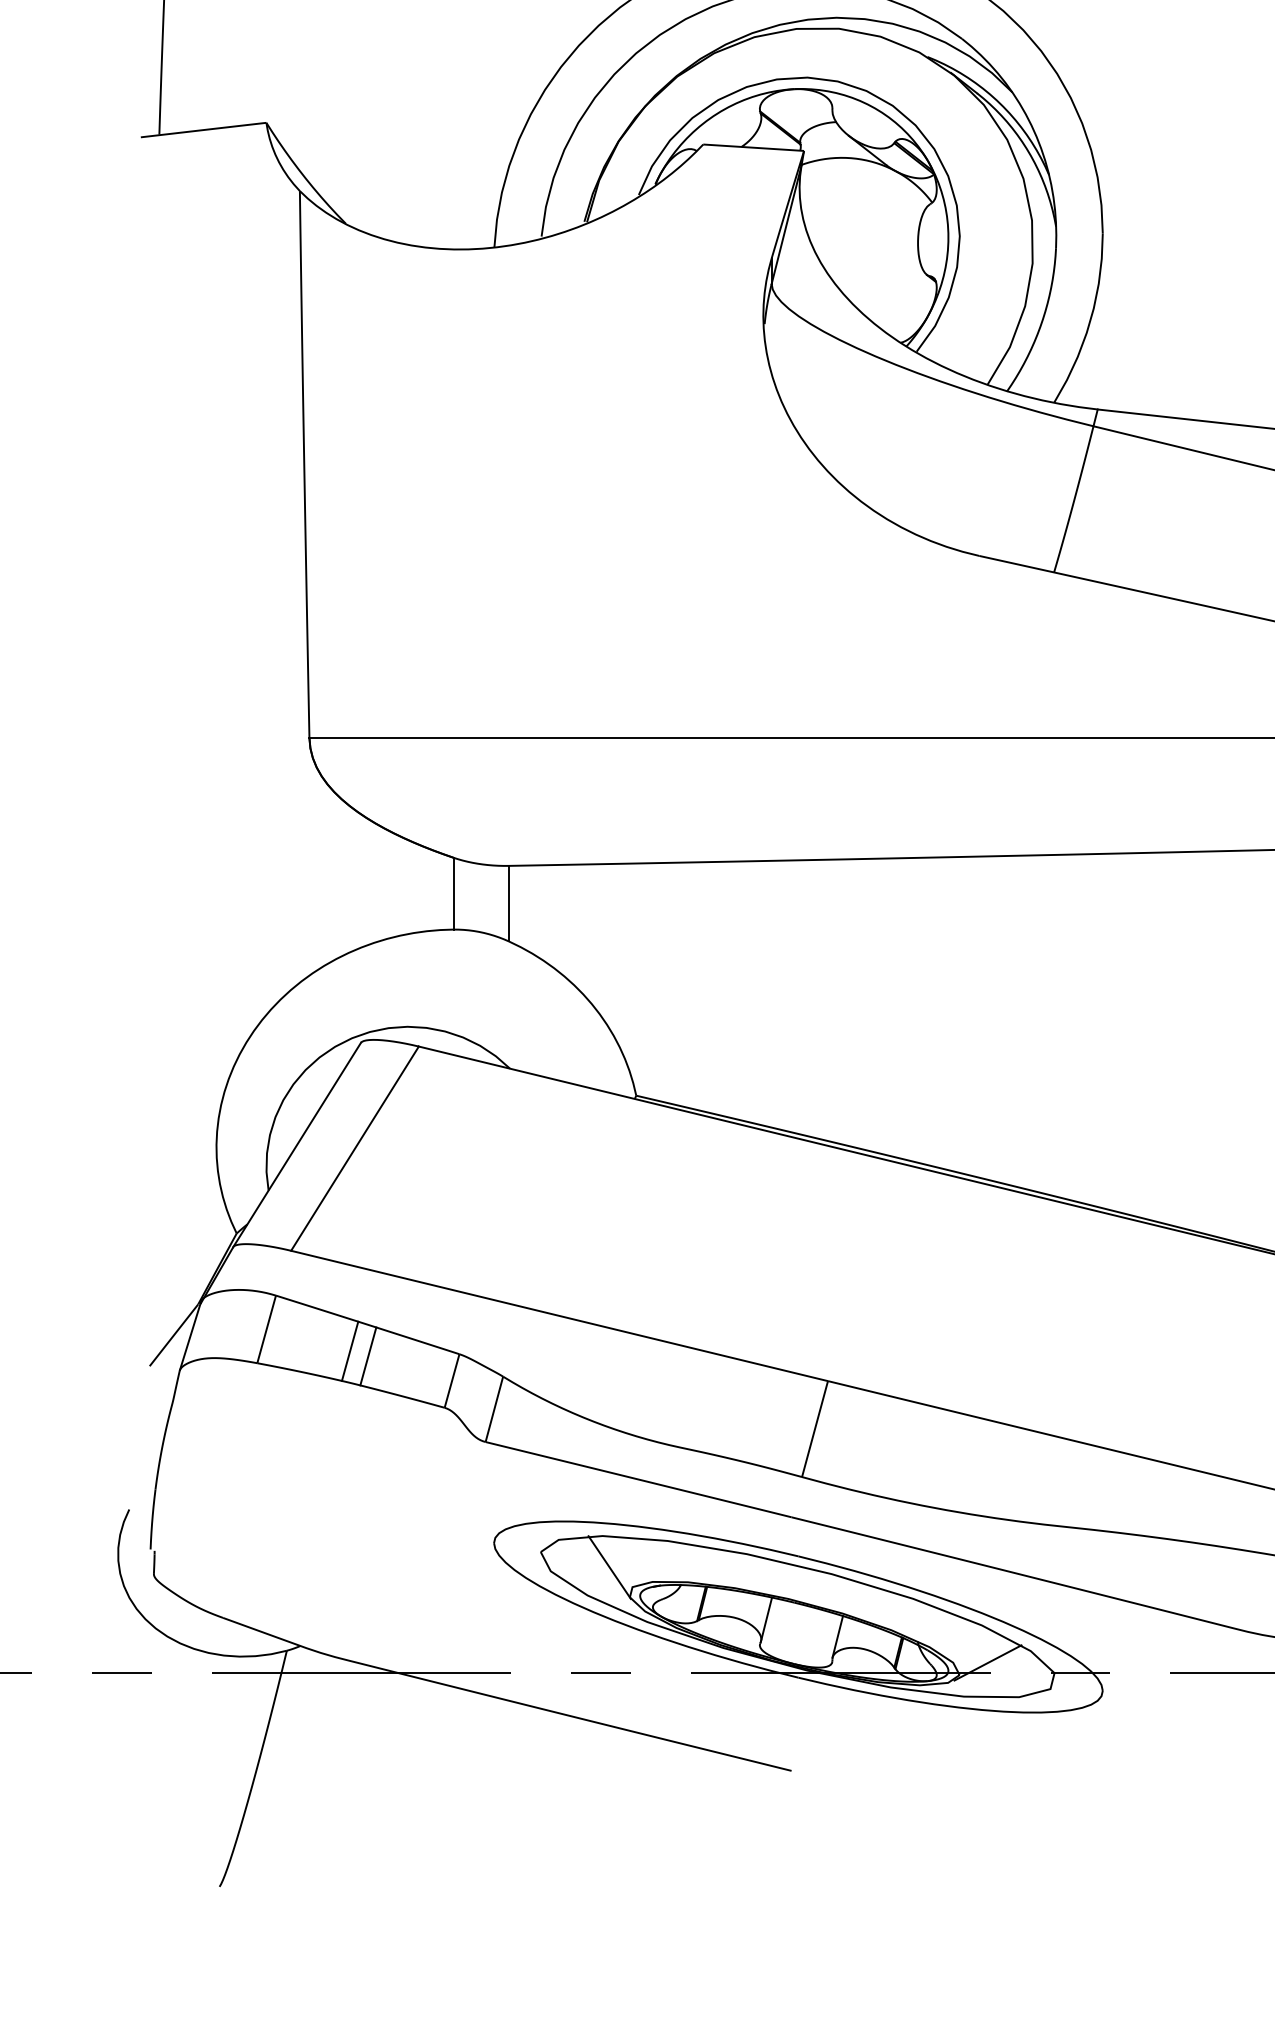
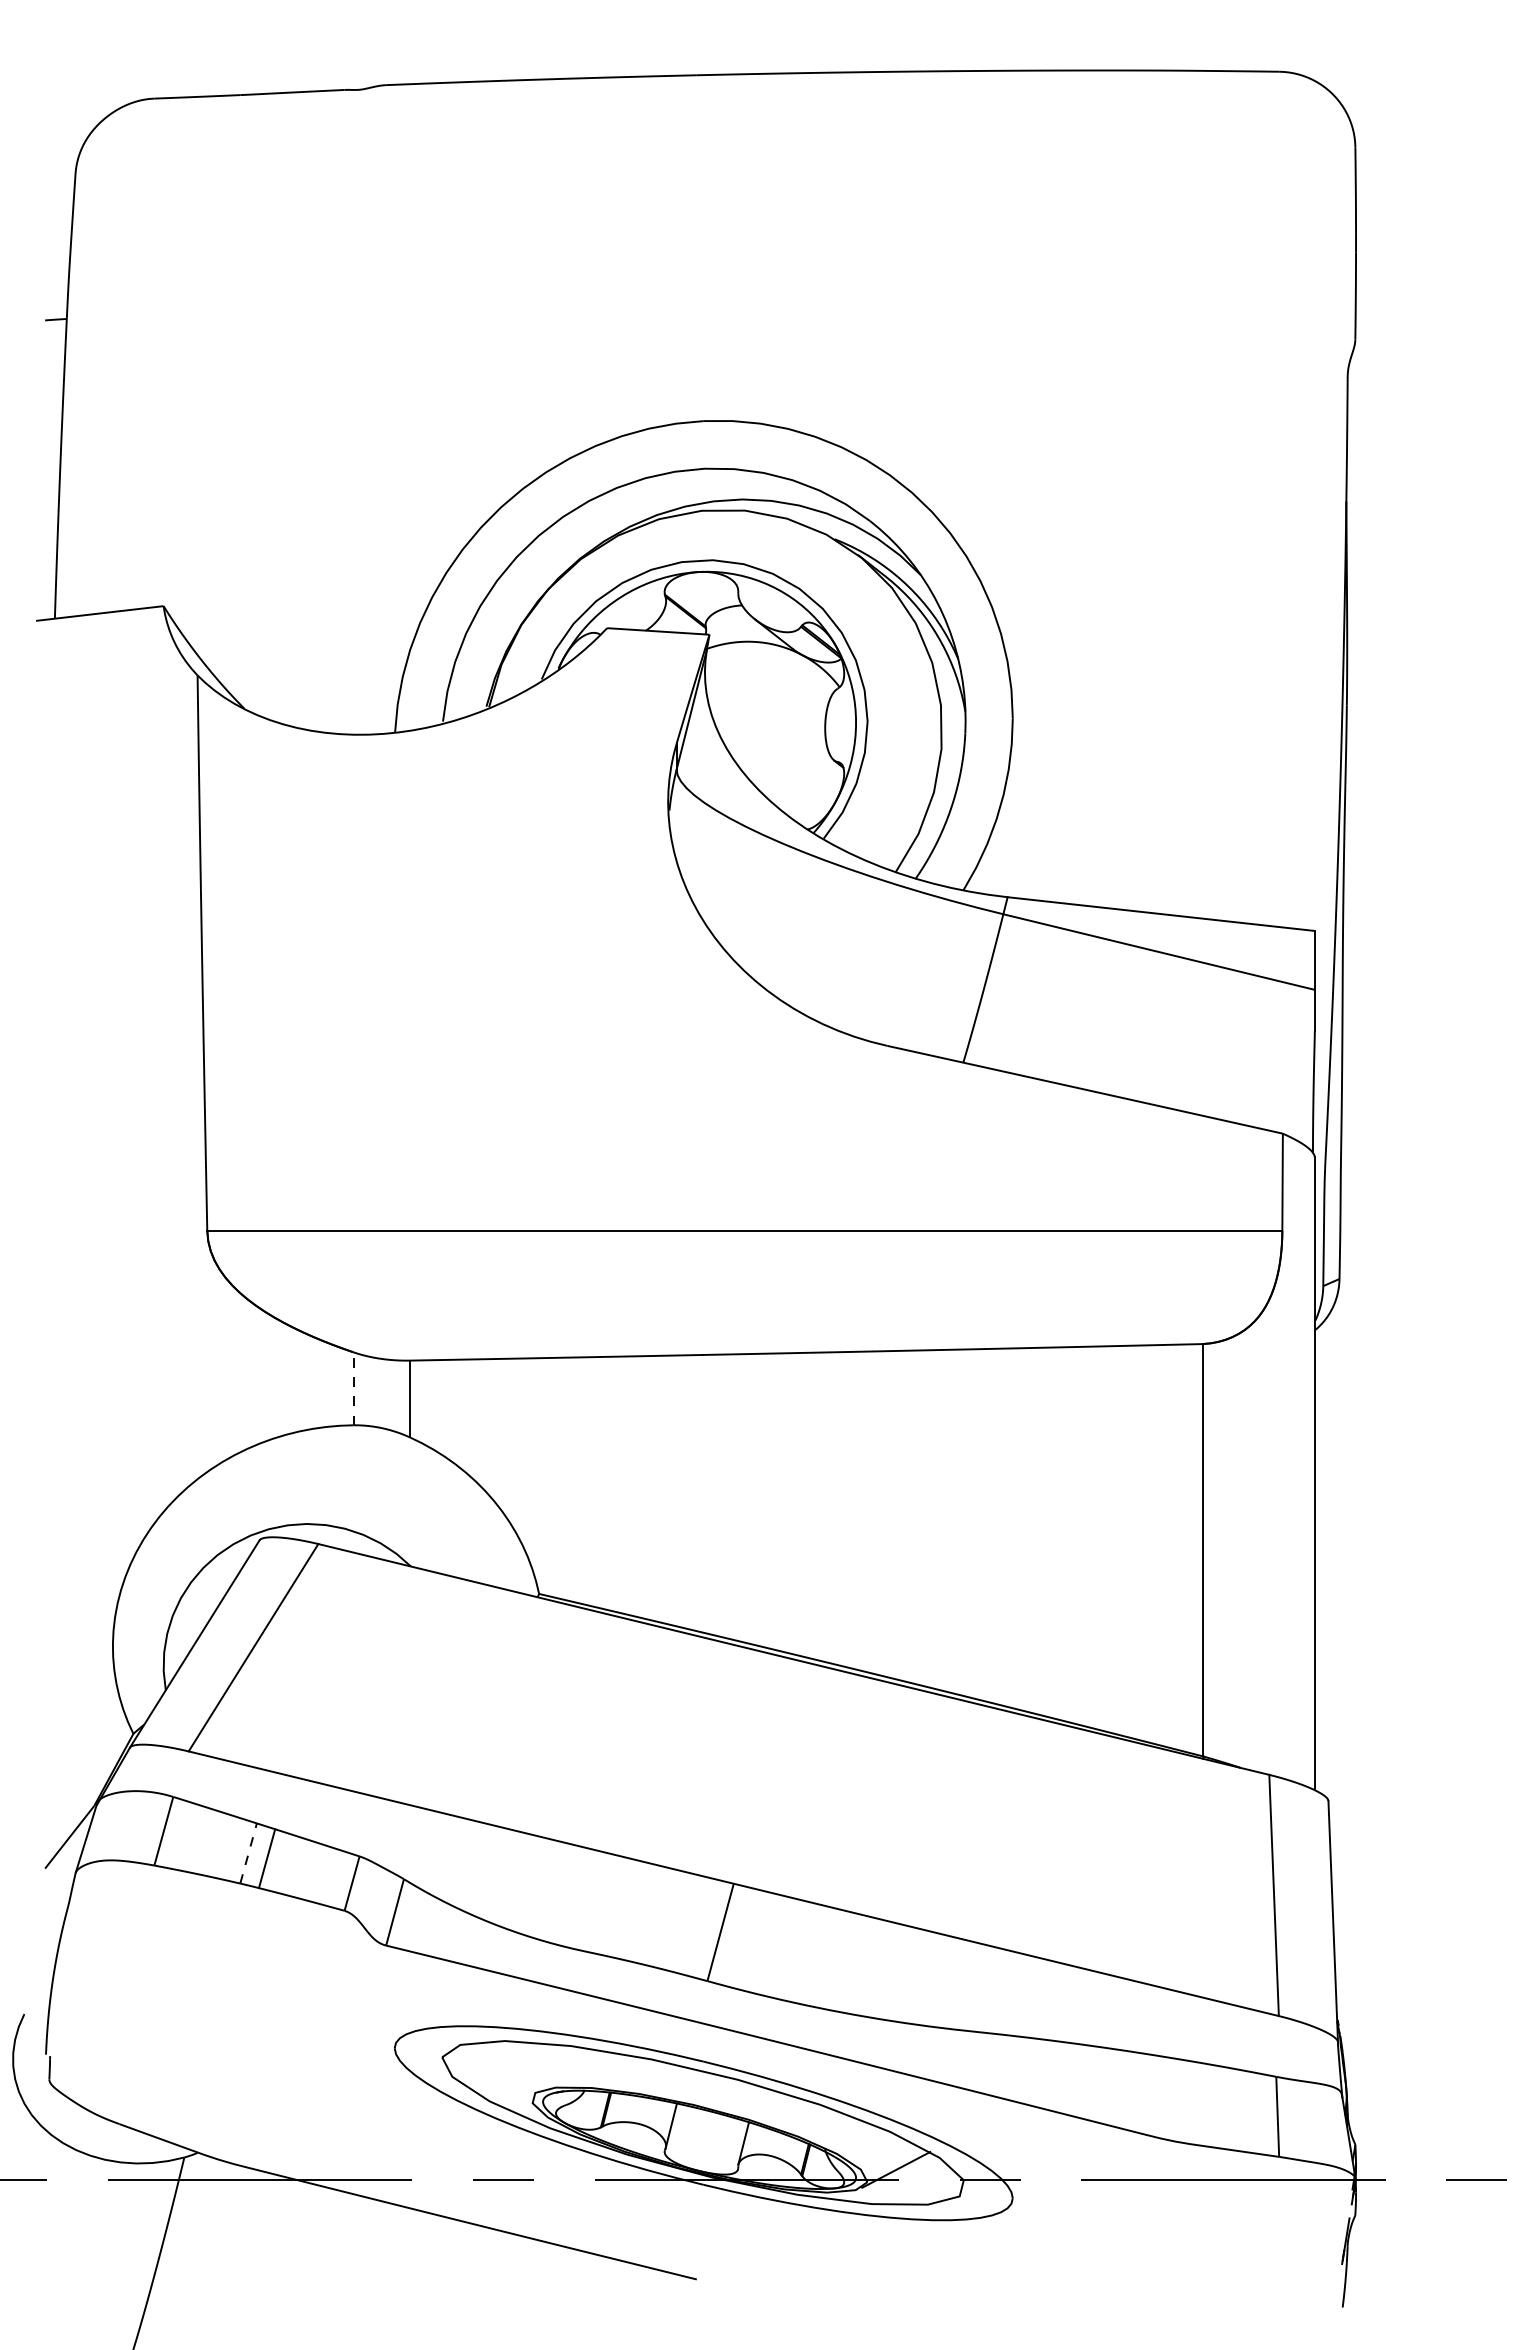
line: (453, 893) -> (353, 1388), solid -> dashed
line: (350, 1351) -> (248, 1853), solid -> dashed
line: (609, 1567) -> (511, 2072), removed

